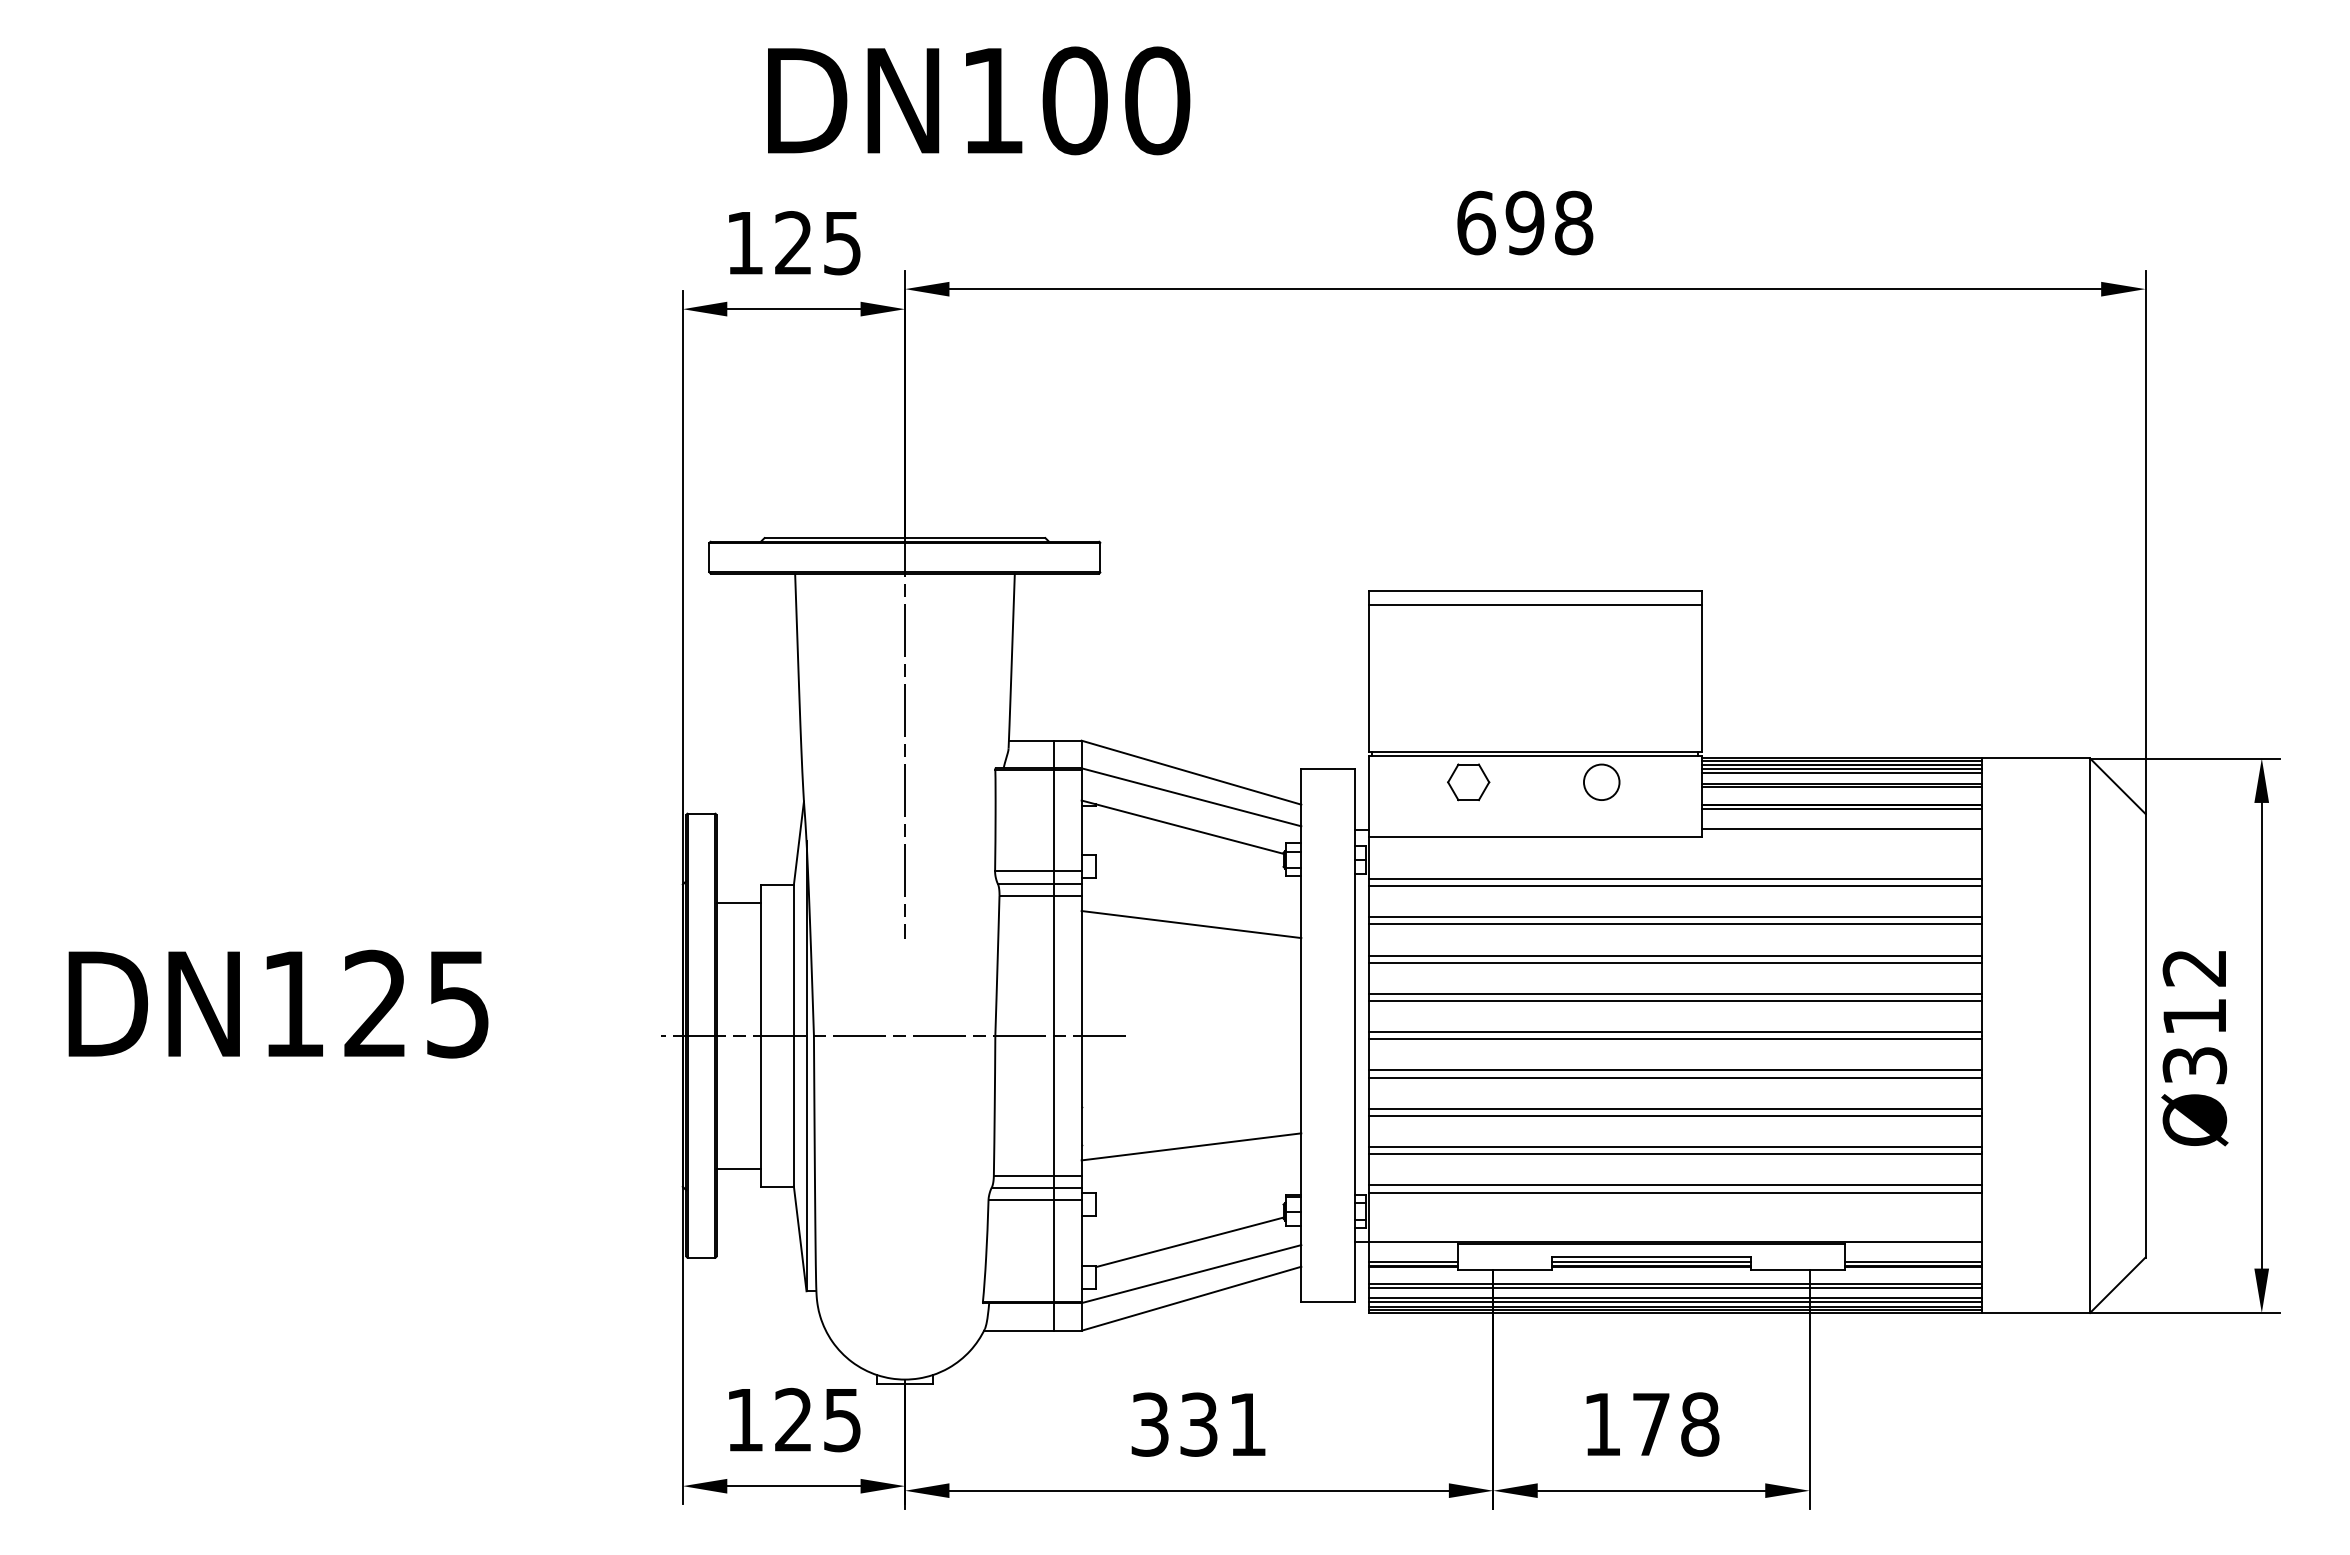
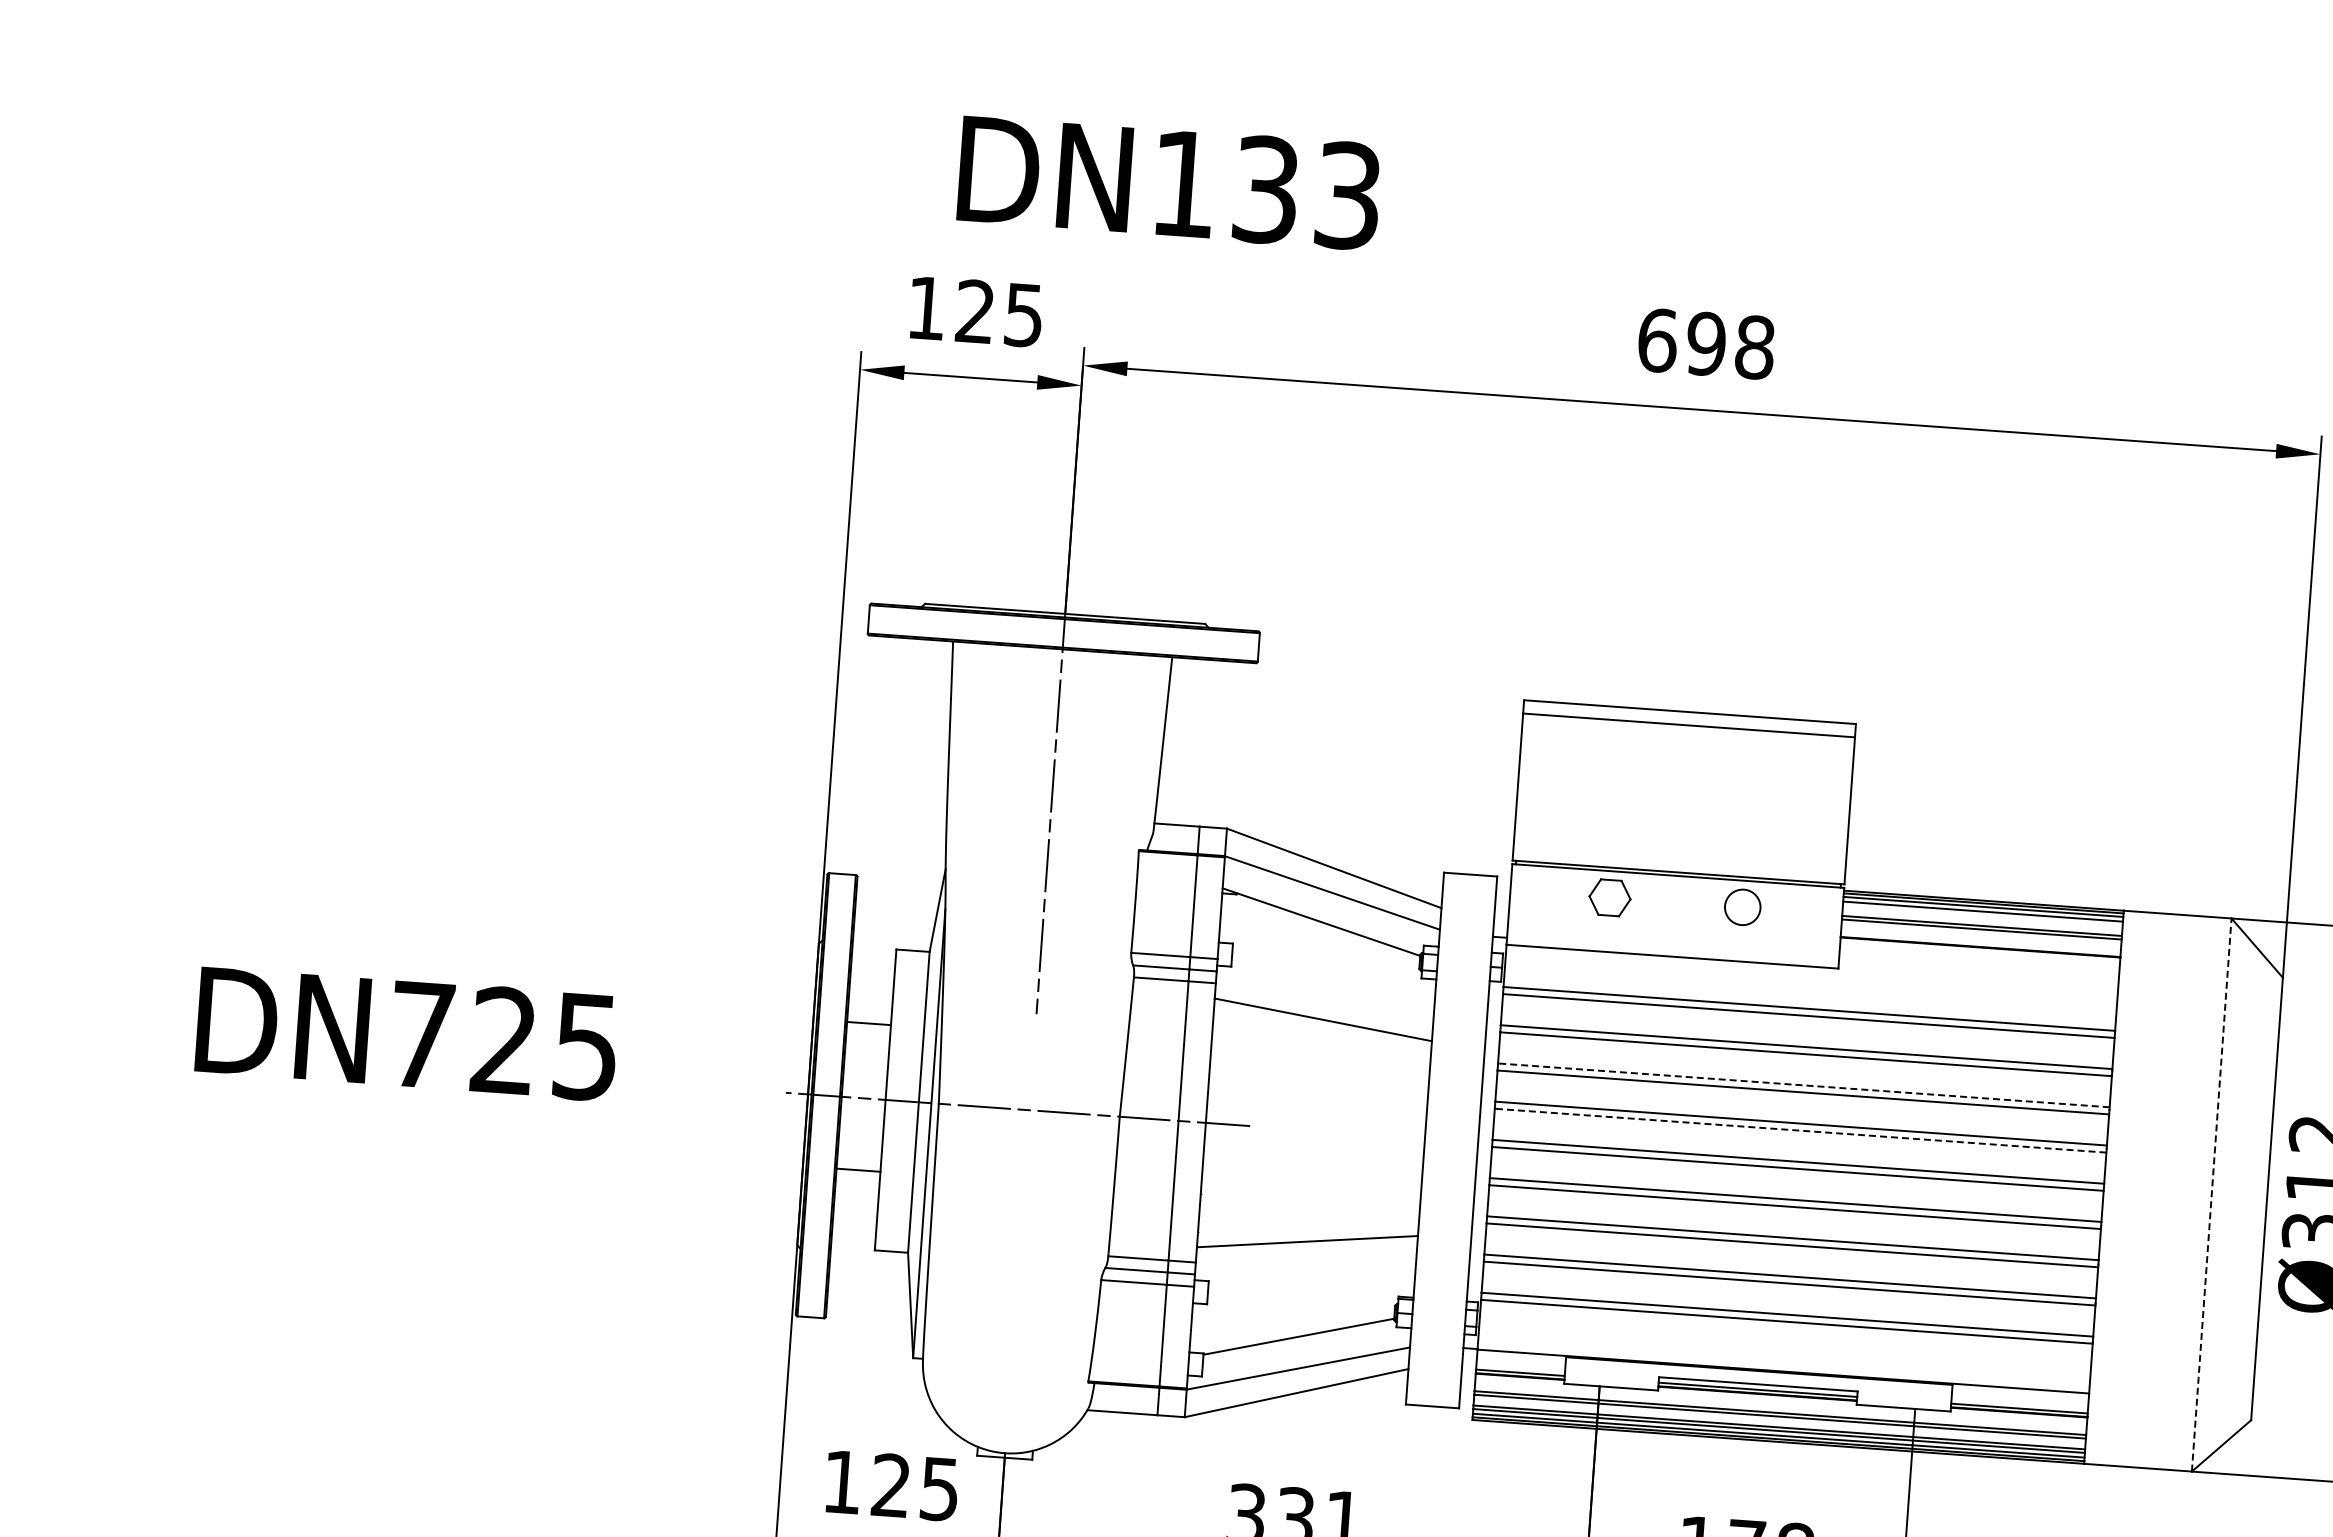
text: (1116, 100) -> (1307, 192), DN100 -> DN133
line: (1841, 772) -> (1982, 914), removed
line: (1841, 808) -> (1980, 950), removed
line: (1841, 828) -> (1978, 970), removed
line: (738, 902) -> (868, 1023), moved
line: (1675, 955) -> (1803, 1085), solid -> dashed
line: (1675, 1000) -> (1800, 1130), solid -> dashed
text: (293, 1003) -> (422, 1034), DN125 -> DN725
line: (2090, 1035) -> (2212, 1194), solid -> dashed
line: (738, 1168) -> (858, 1169), moved

